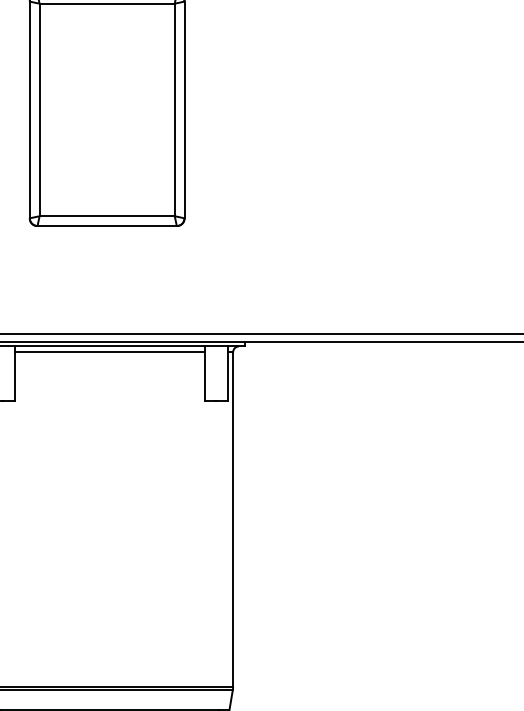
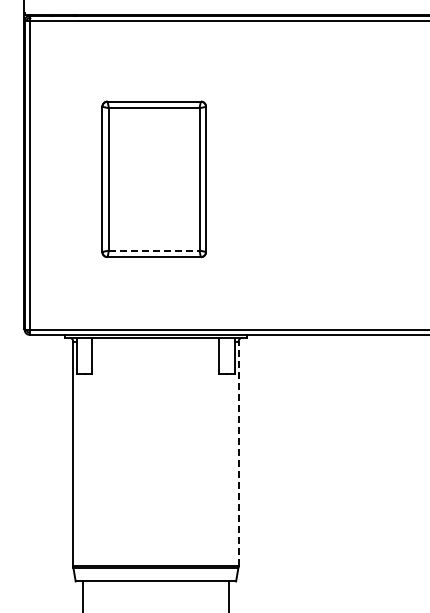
line: (107, 216) -> (154, 250), solid -> dashed
line: (109, 351) -> (155, 341), removed
line: (232, 519) -> (238, 453), solid -> dashed

